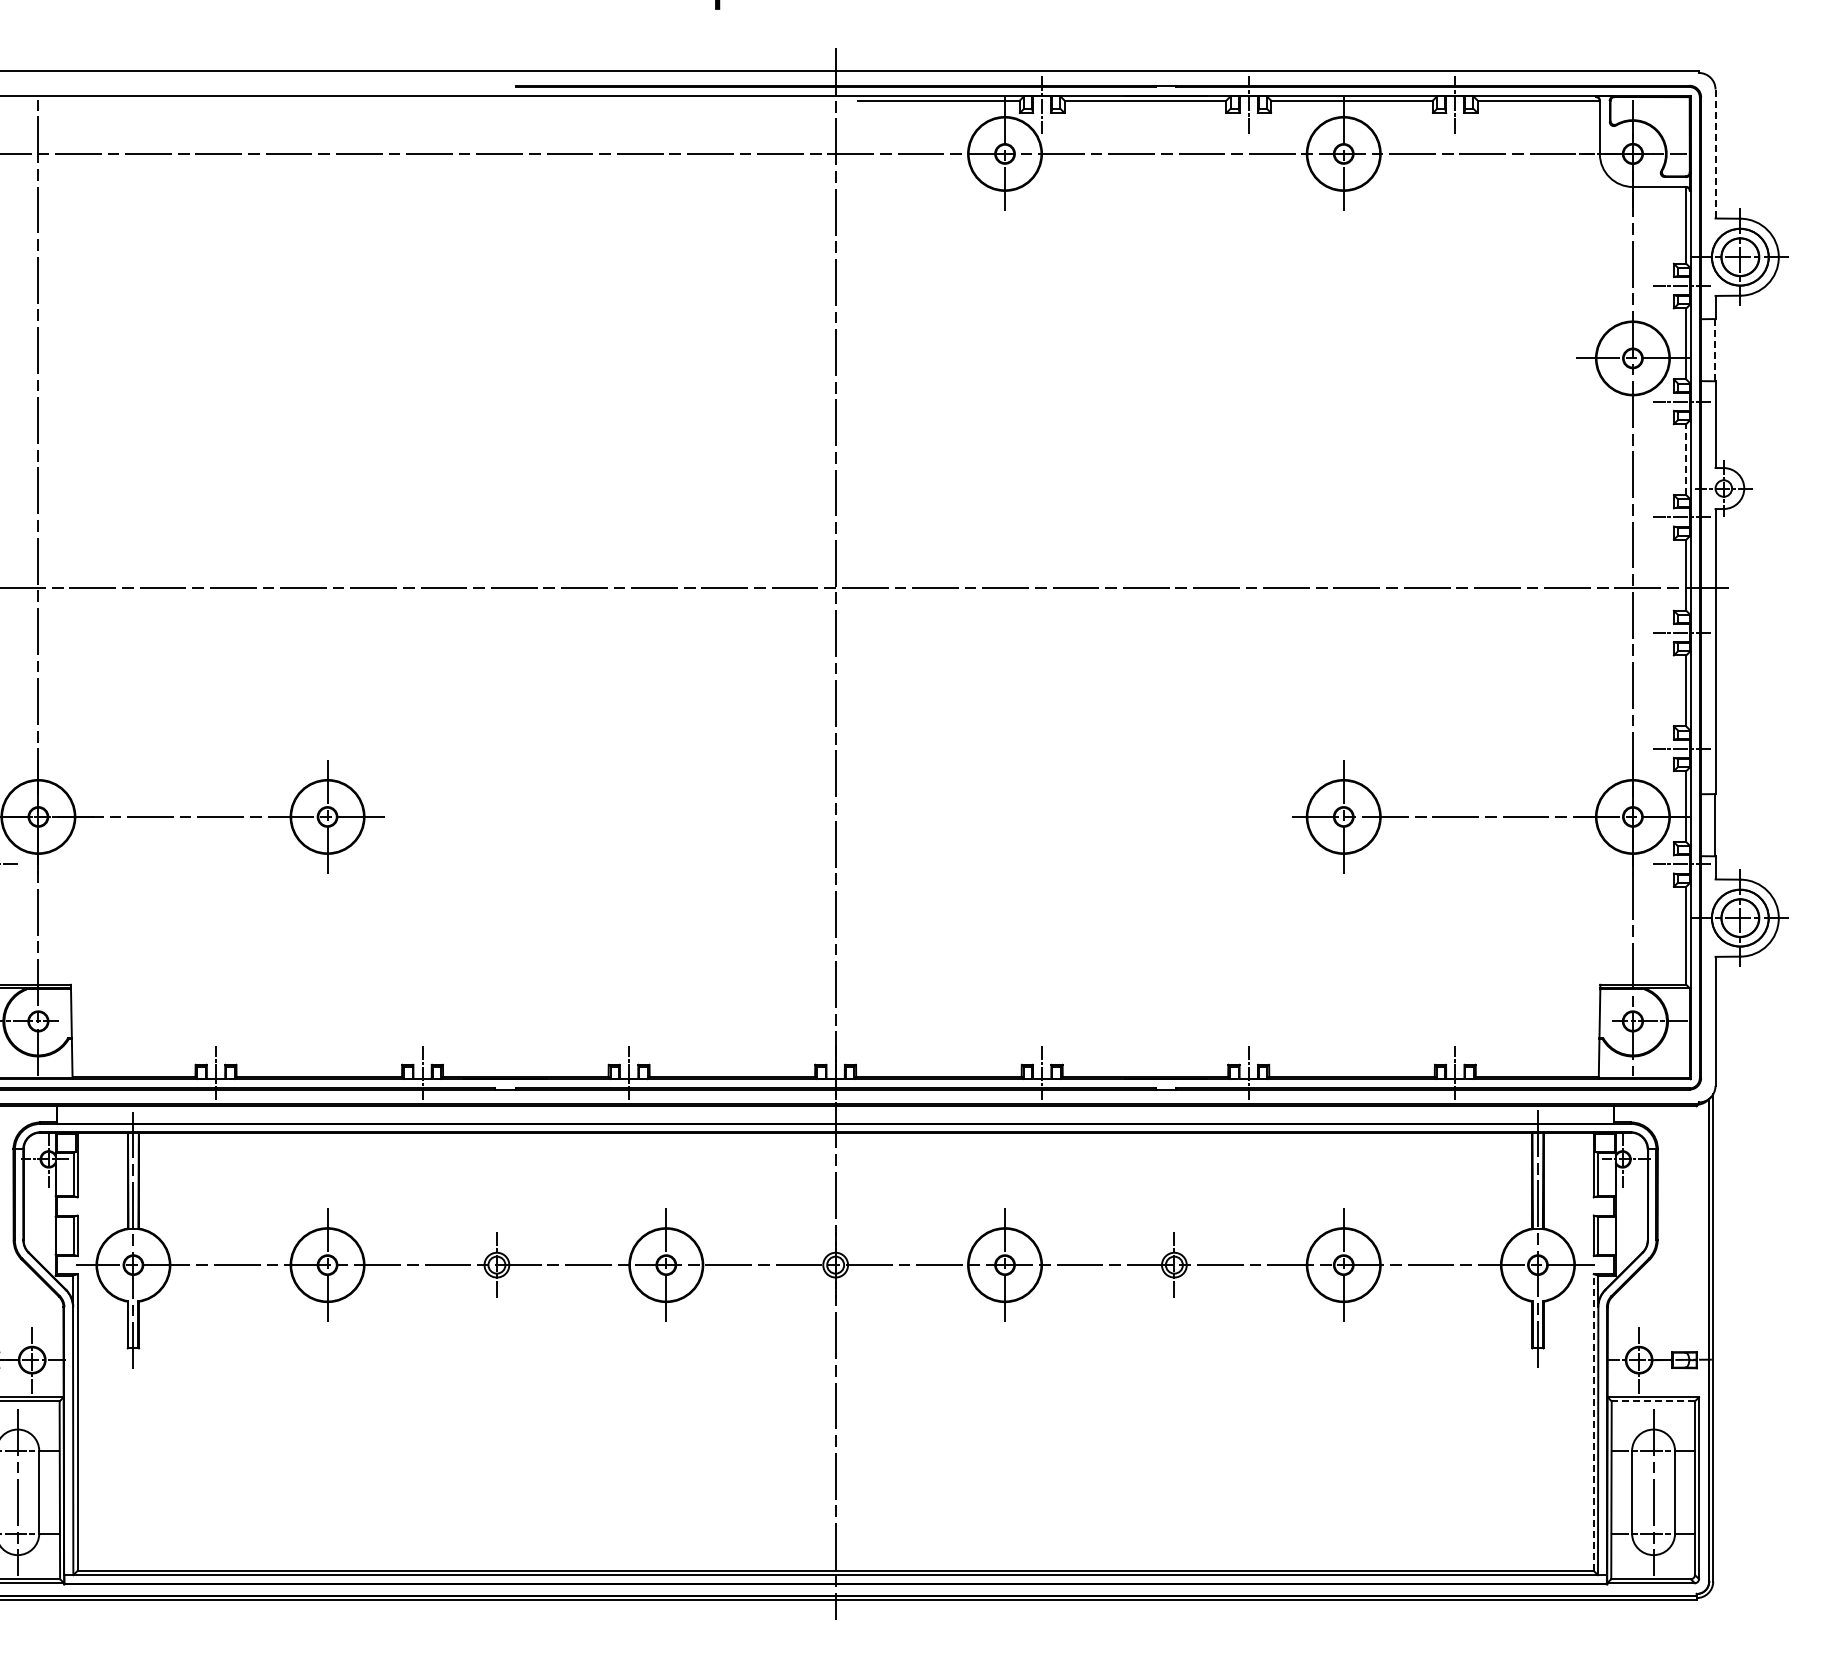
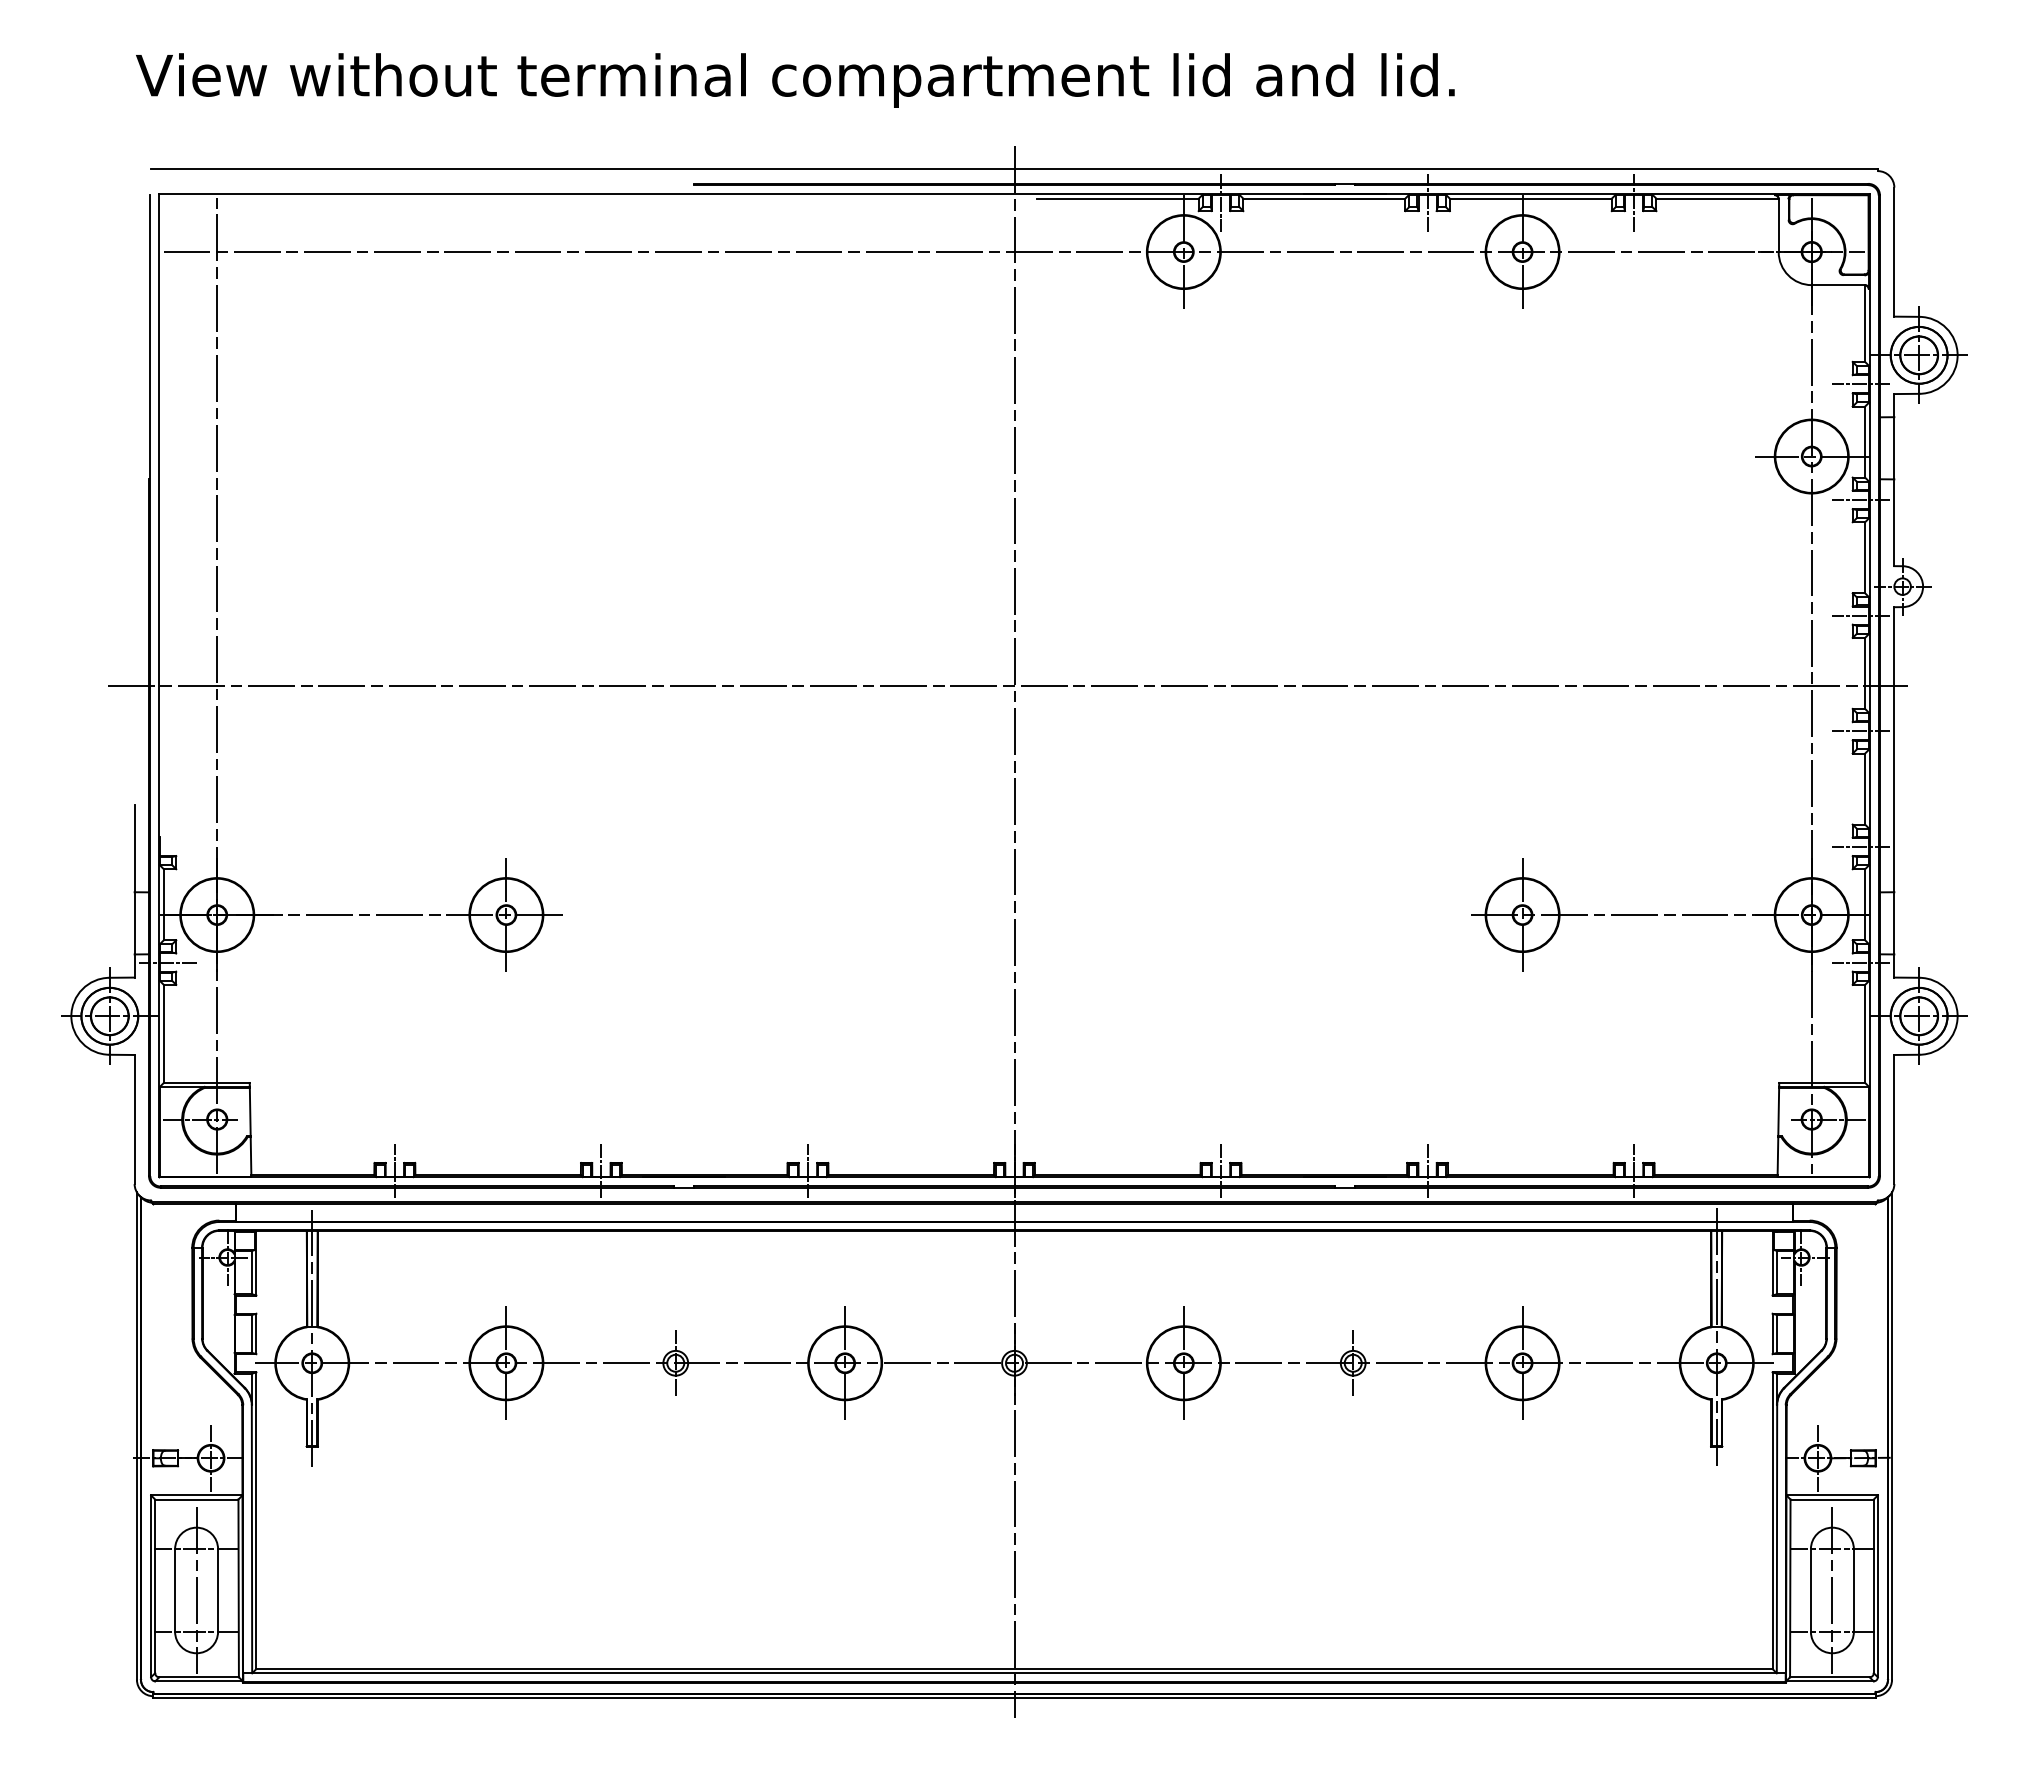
line: (1715, 154) -> (1894, 252), dashed -> solid
line: (1715, 350) -> (1894, 448), dashed -> solid
line: (1686, 459) -> (1865, 557), dashed -> solid
line: (1653, 1401) -> (1832, 1499), dashed -> solid
line: (1593, 1422) -> (1772, 1520), dashed -> solid

